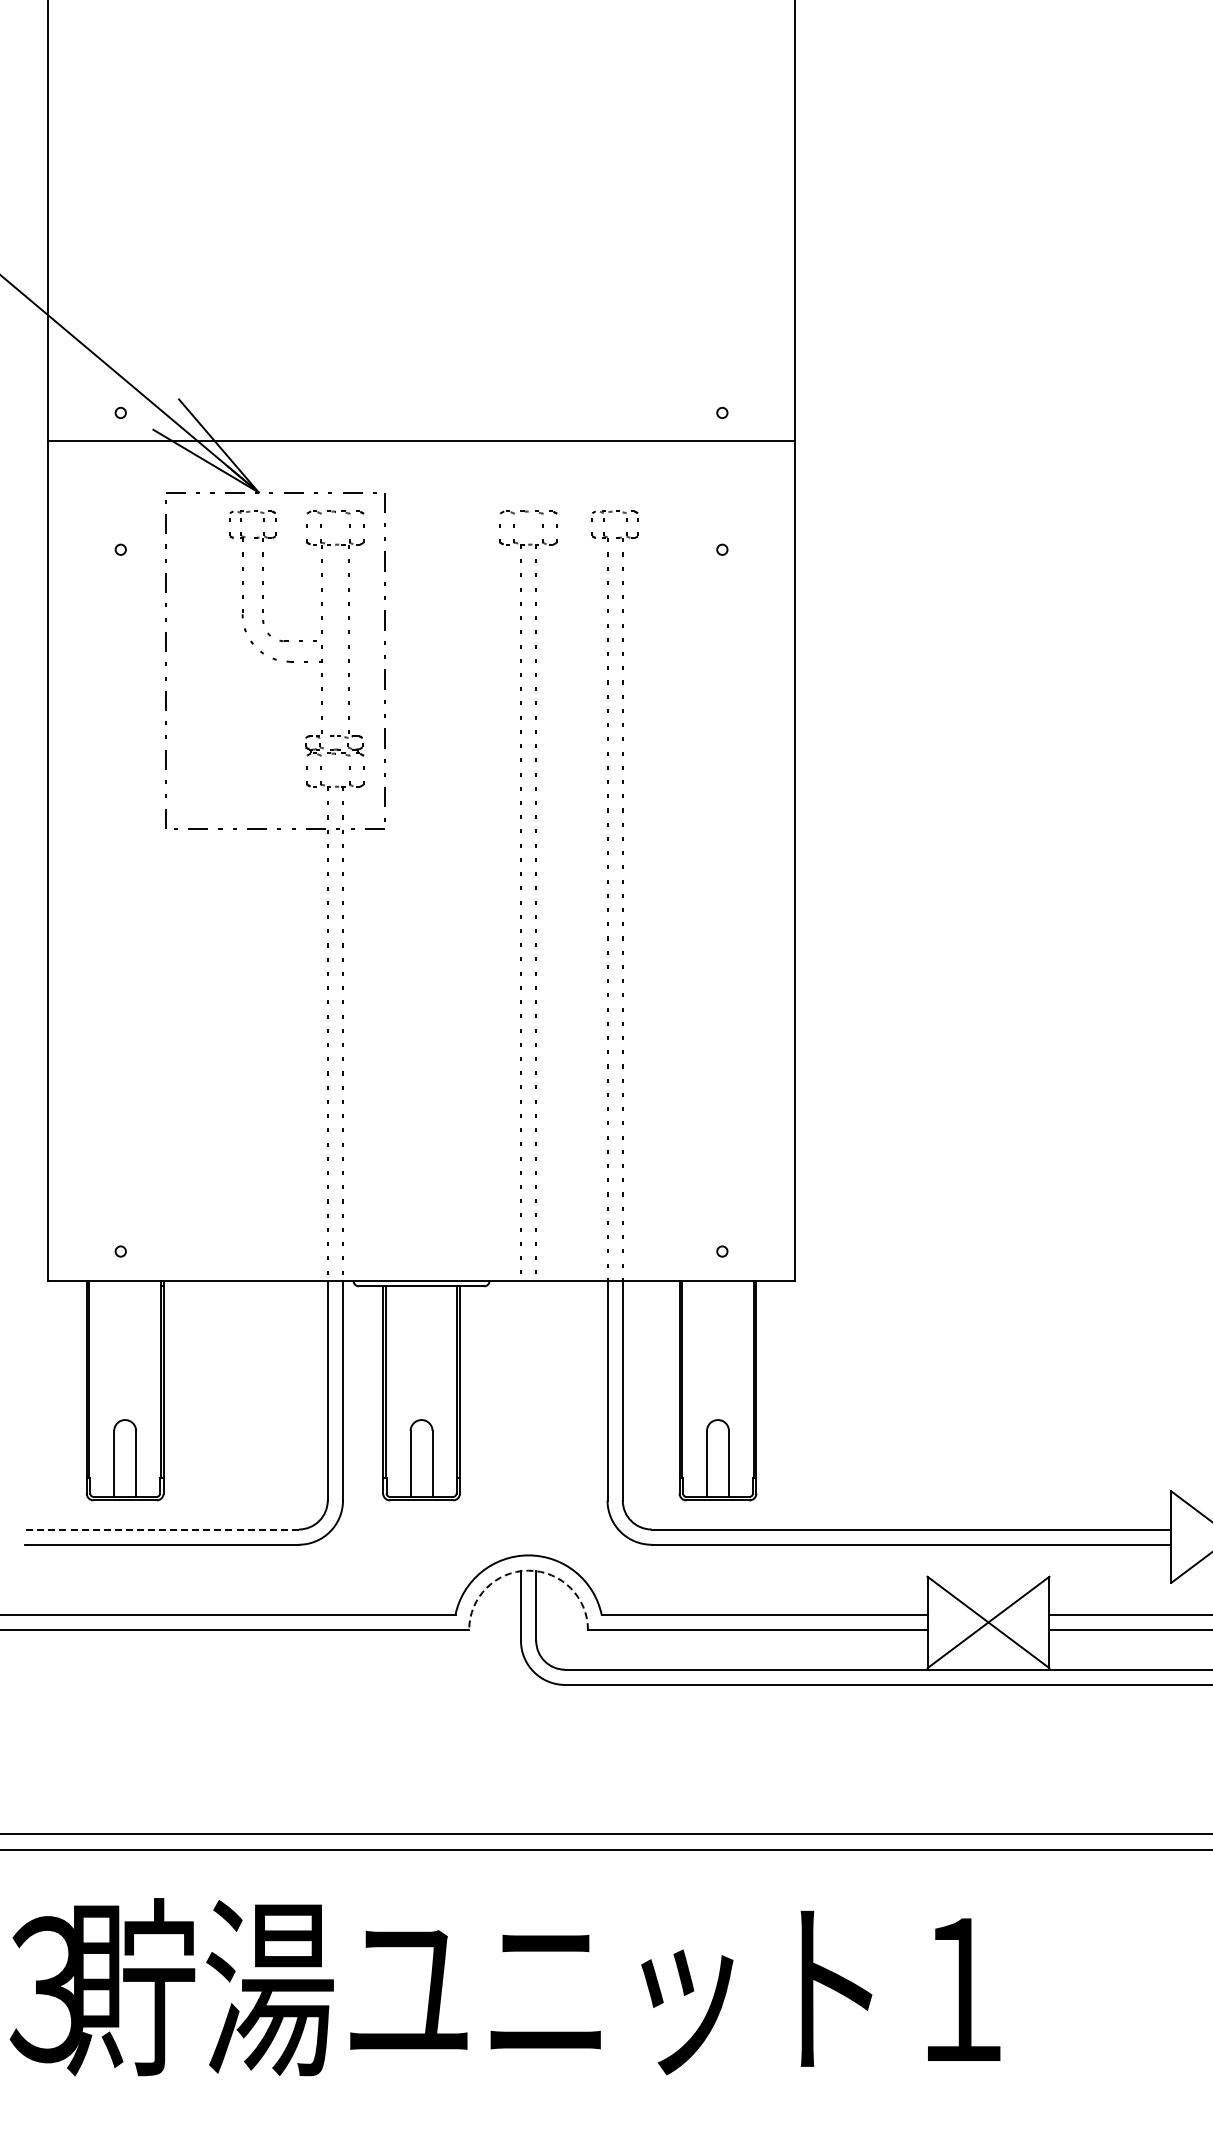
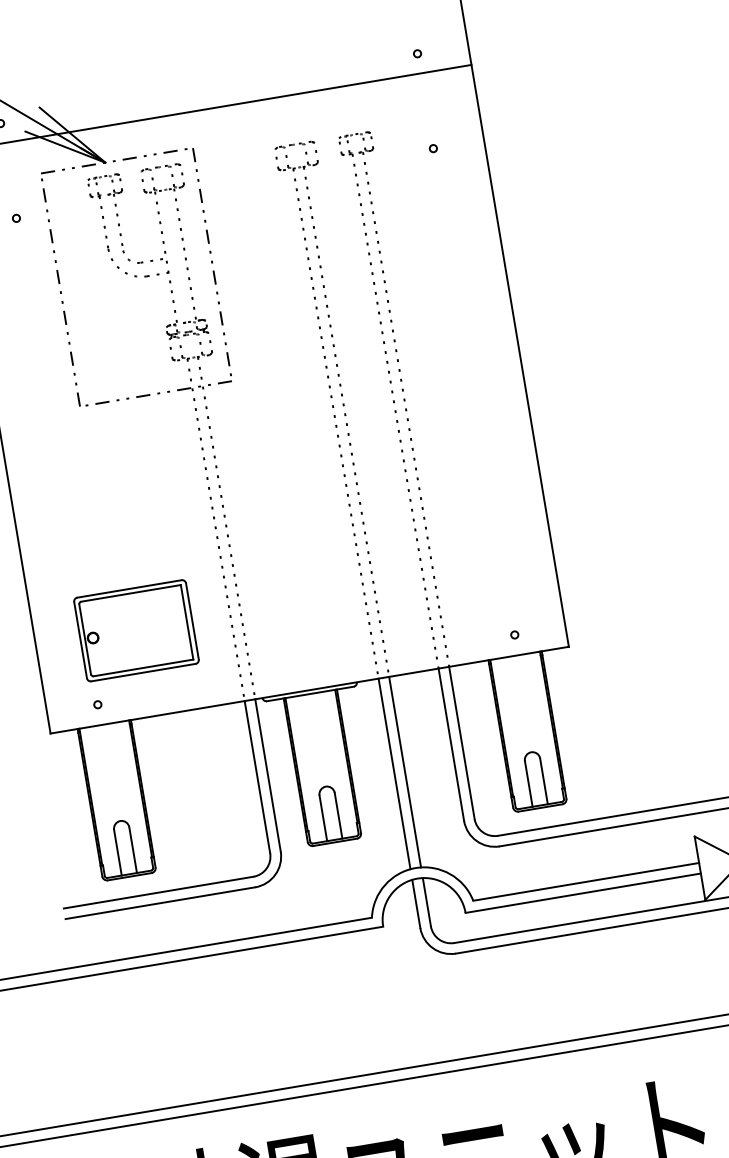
part: (191, 1156) -> (135, 630), added
line: (520, 1417) -> (394, 773), added
line: (536, 1417) -> (405, 771), added
line: (162, 1529) -> (159, 892), dashed -> solid
arc: (528, 1570) -> (417, 878), dashed -> solid

